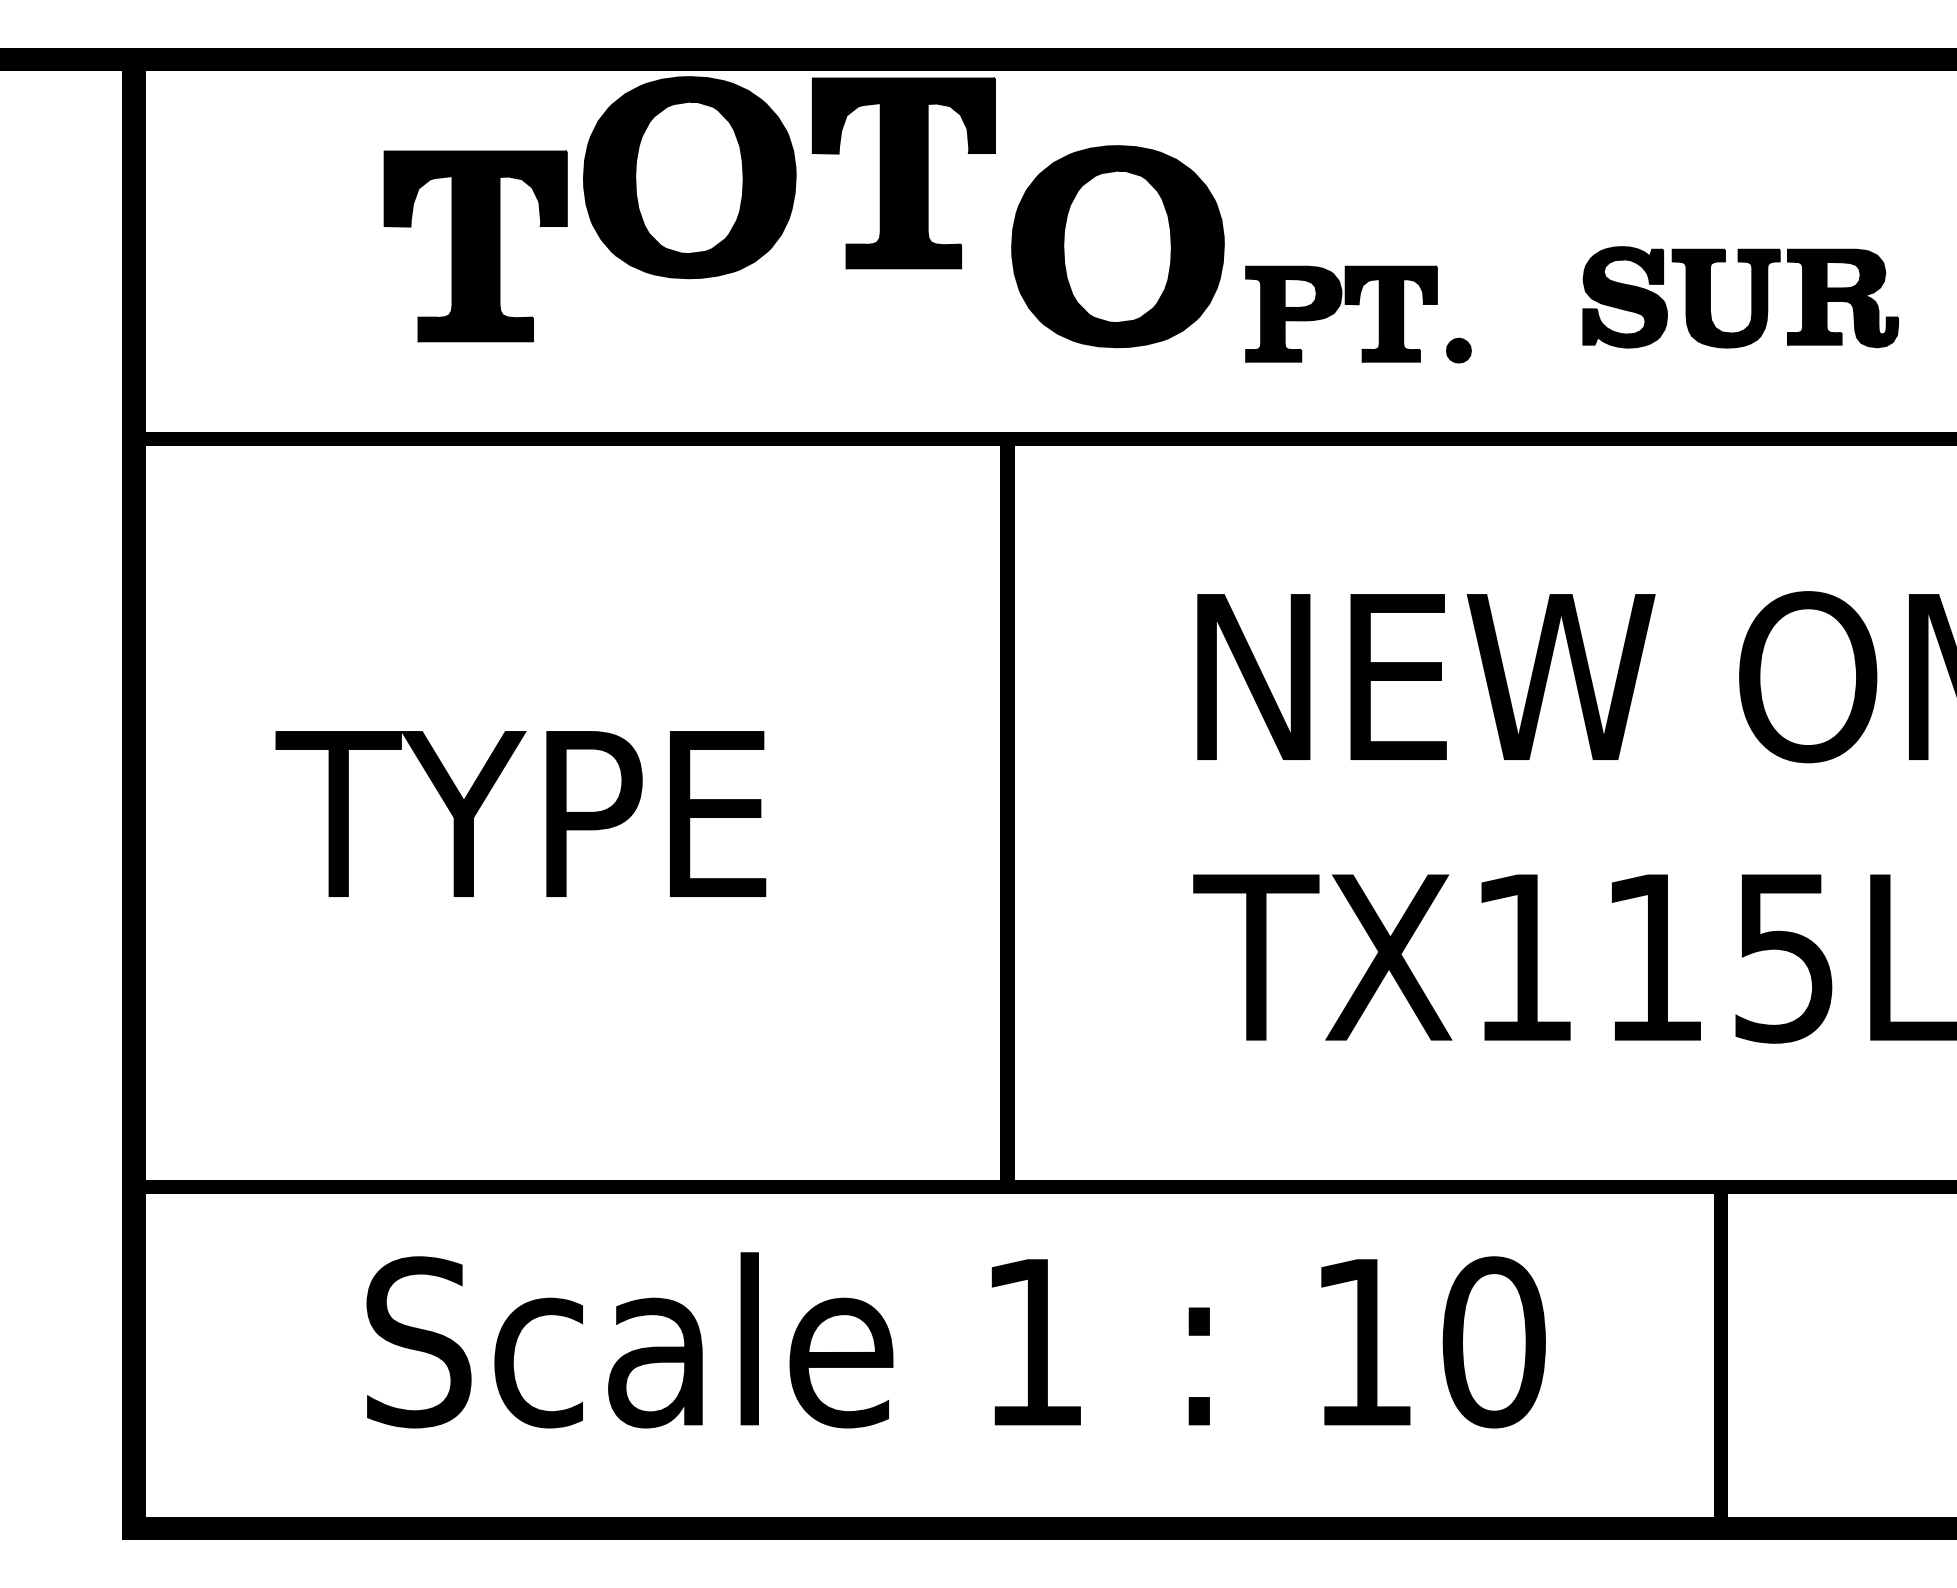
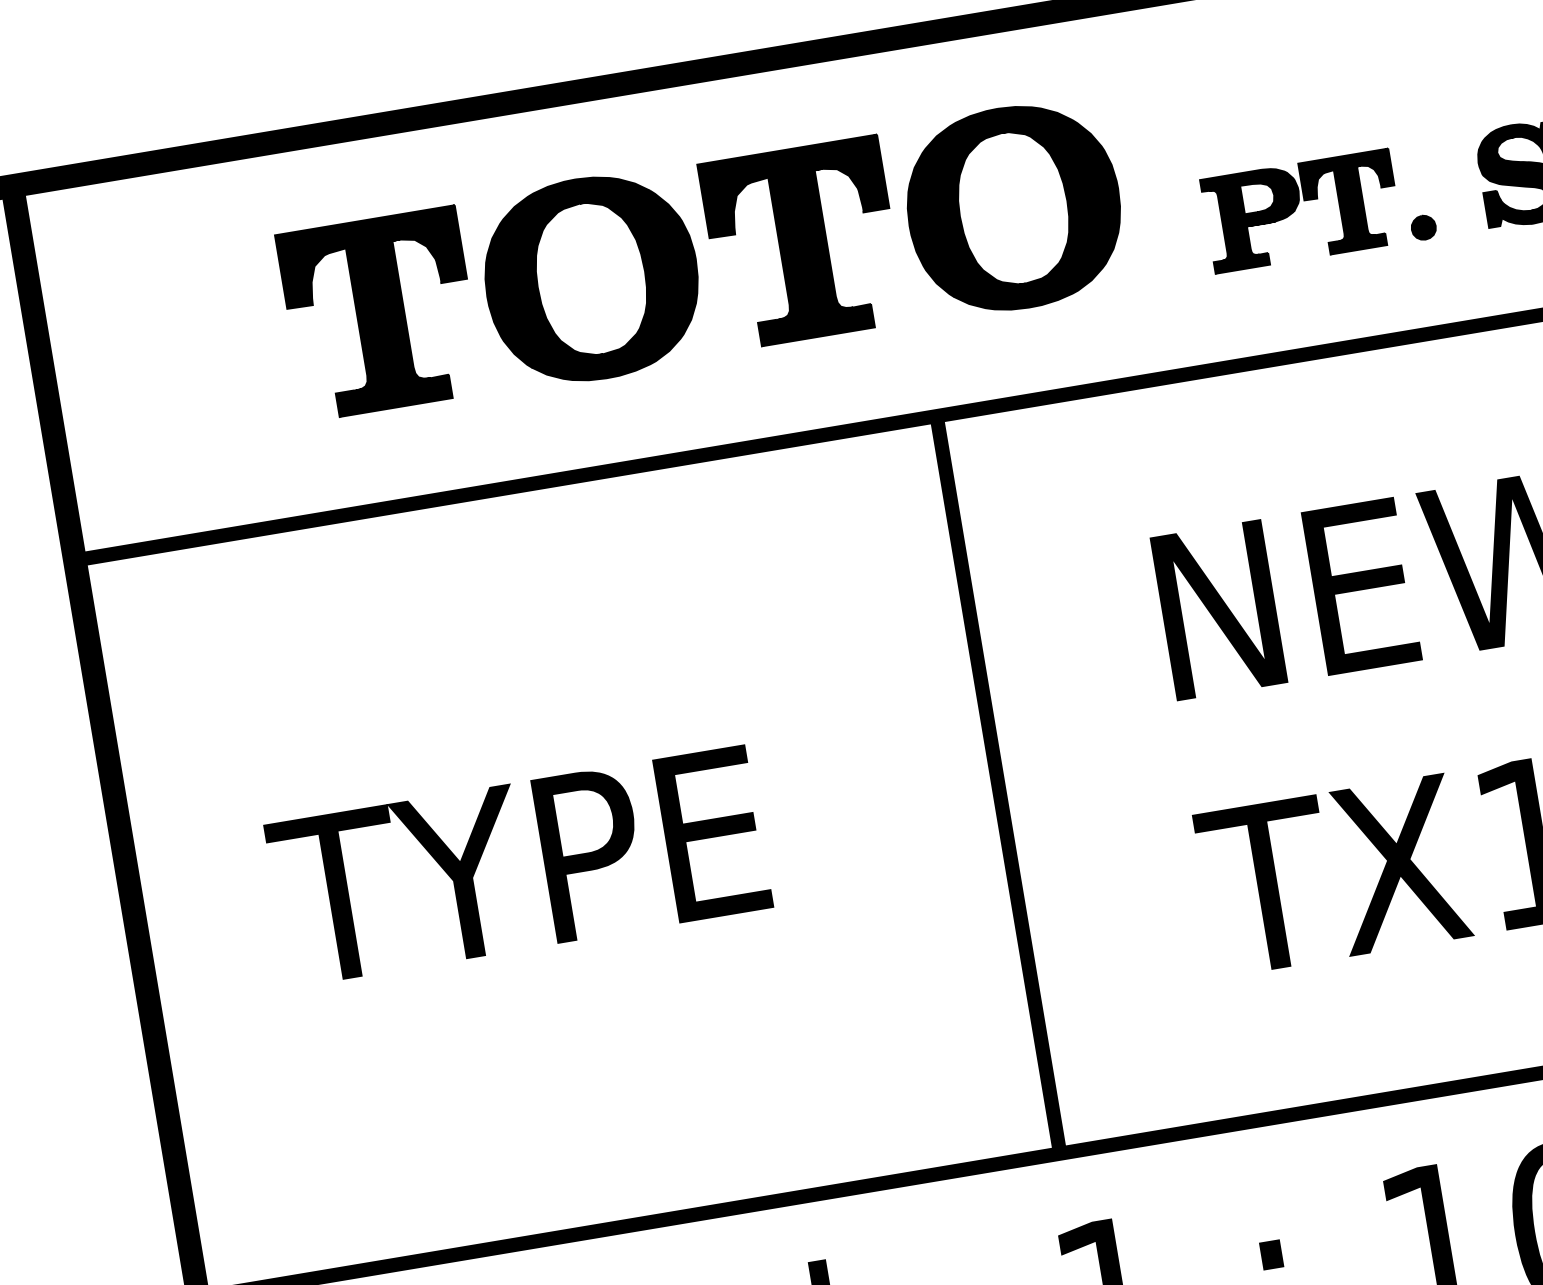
part: (903, 173) -> (802, 243), moved
part: (689, 177) -> (591, 278), moved
part: (1358, 305) -> (1317, 199), moved

